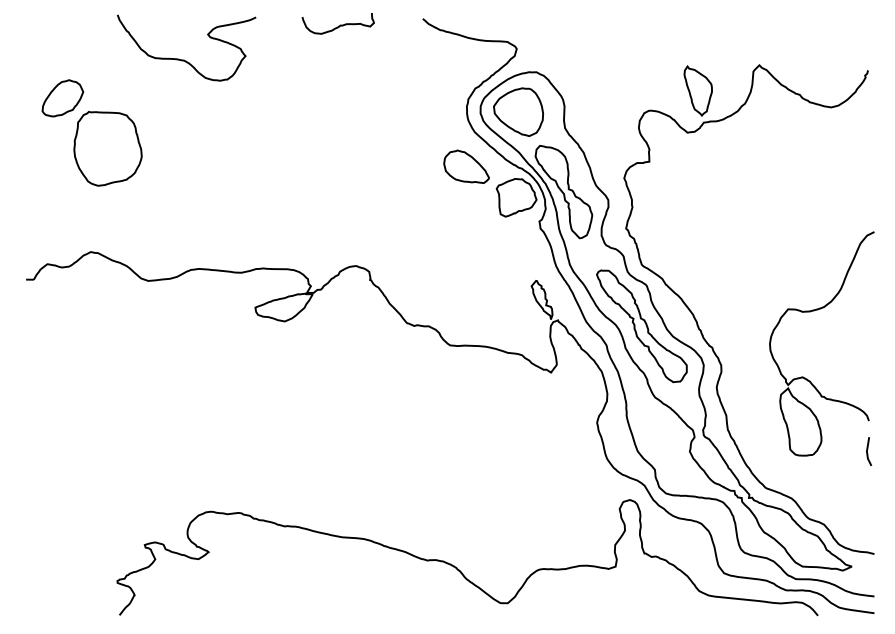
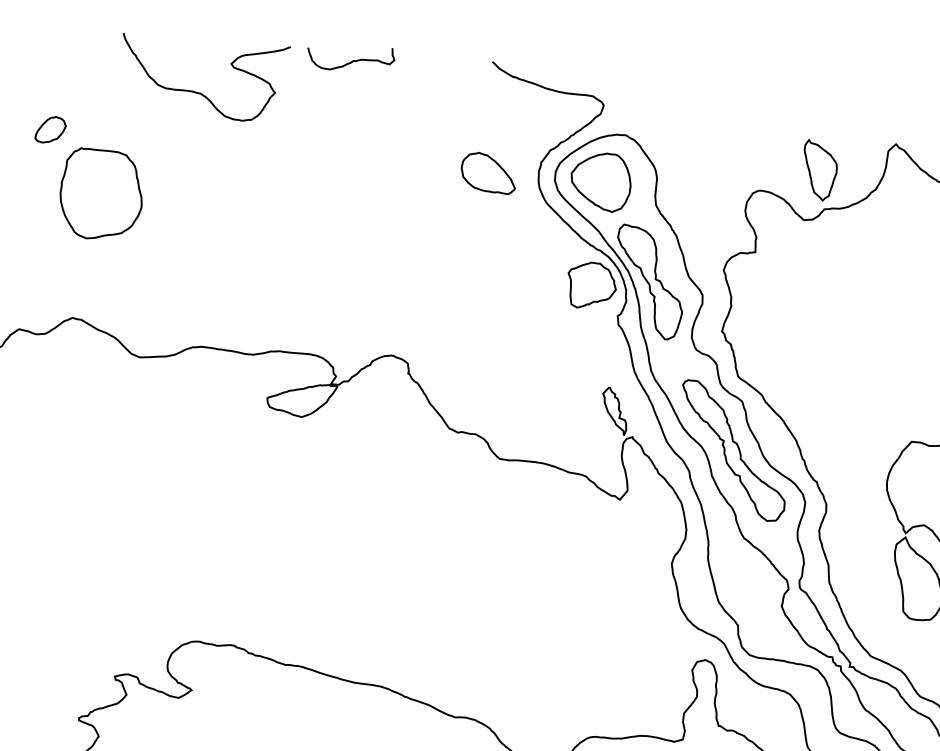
curve: (338, 25) -> (351, 60), moved
part: (62, 98) -> (50, 129), size x0.6
part: (466, 166) -> (488, 172), moved

